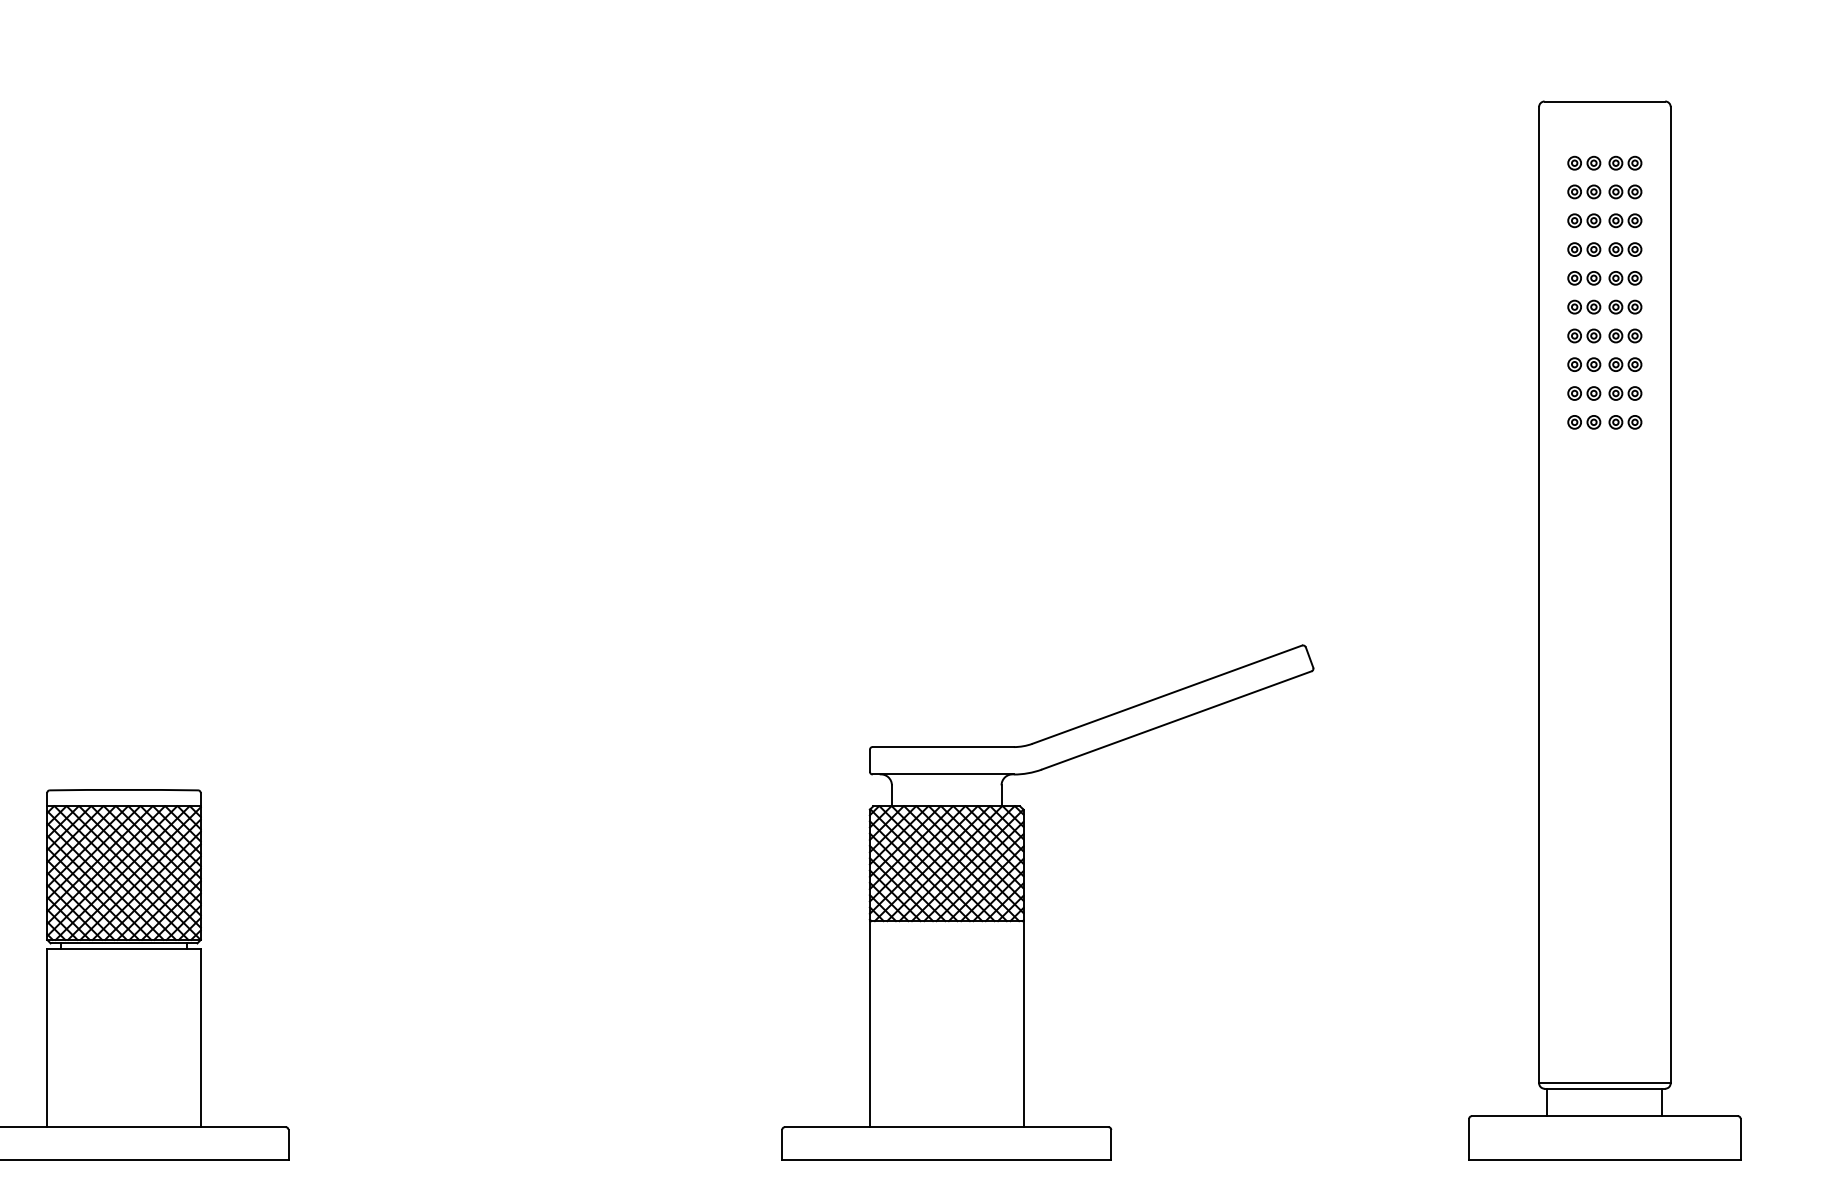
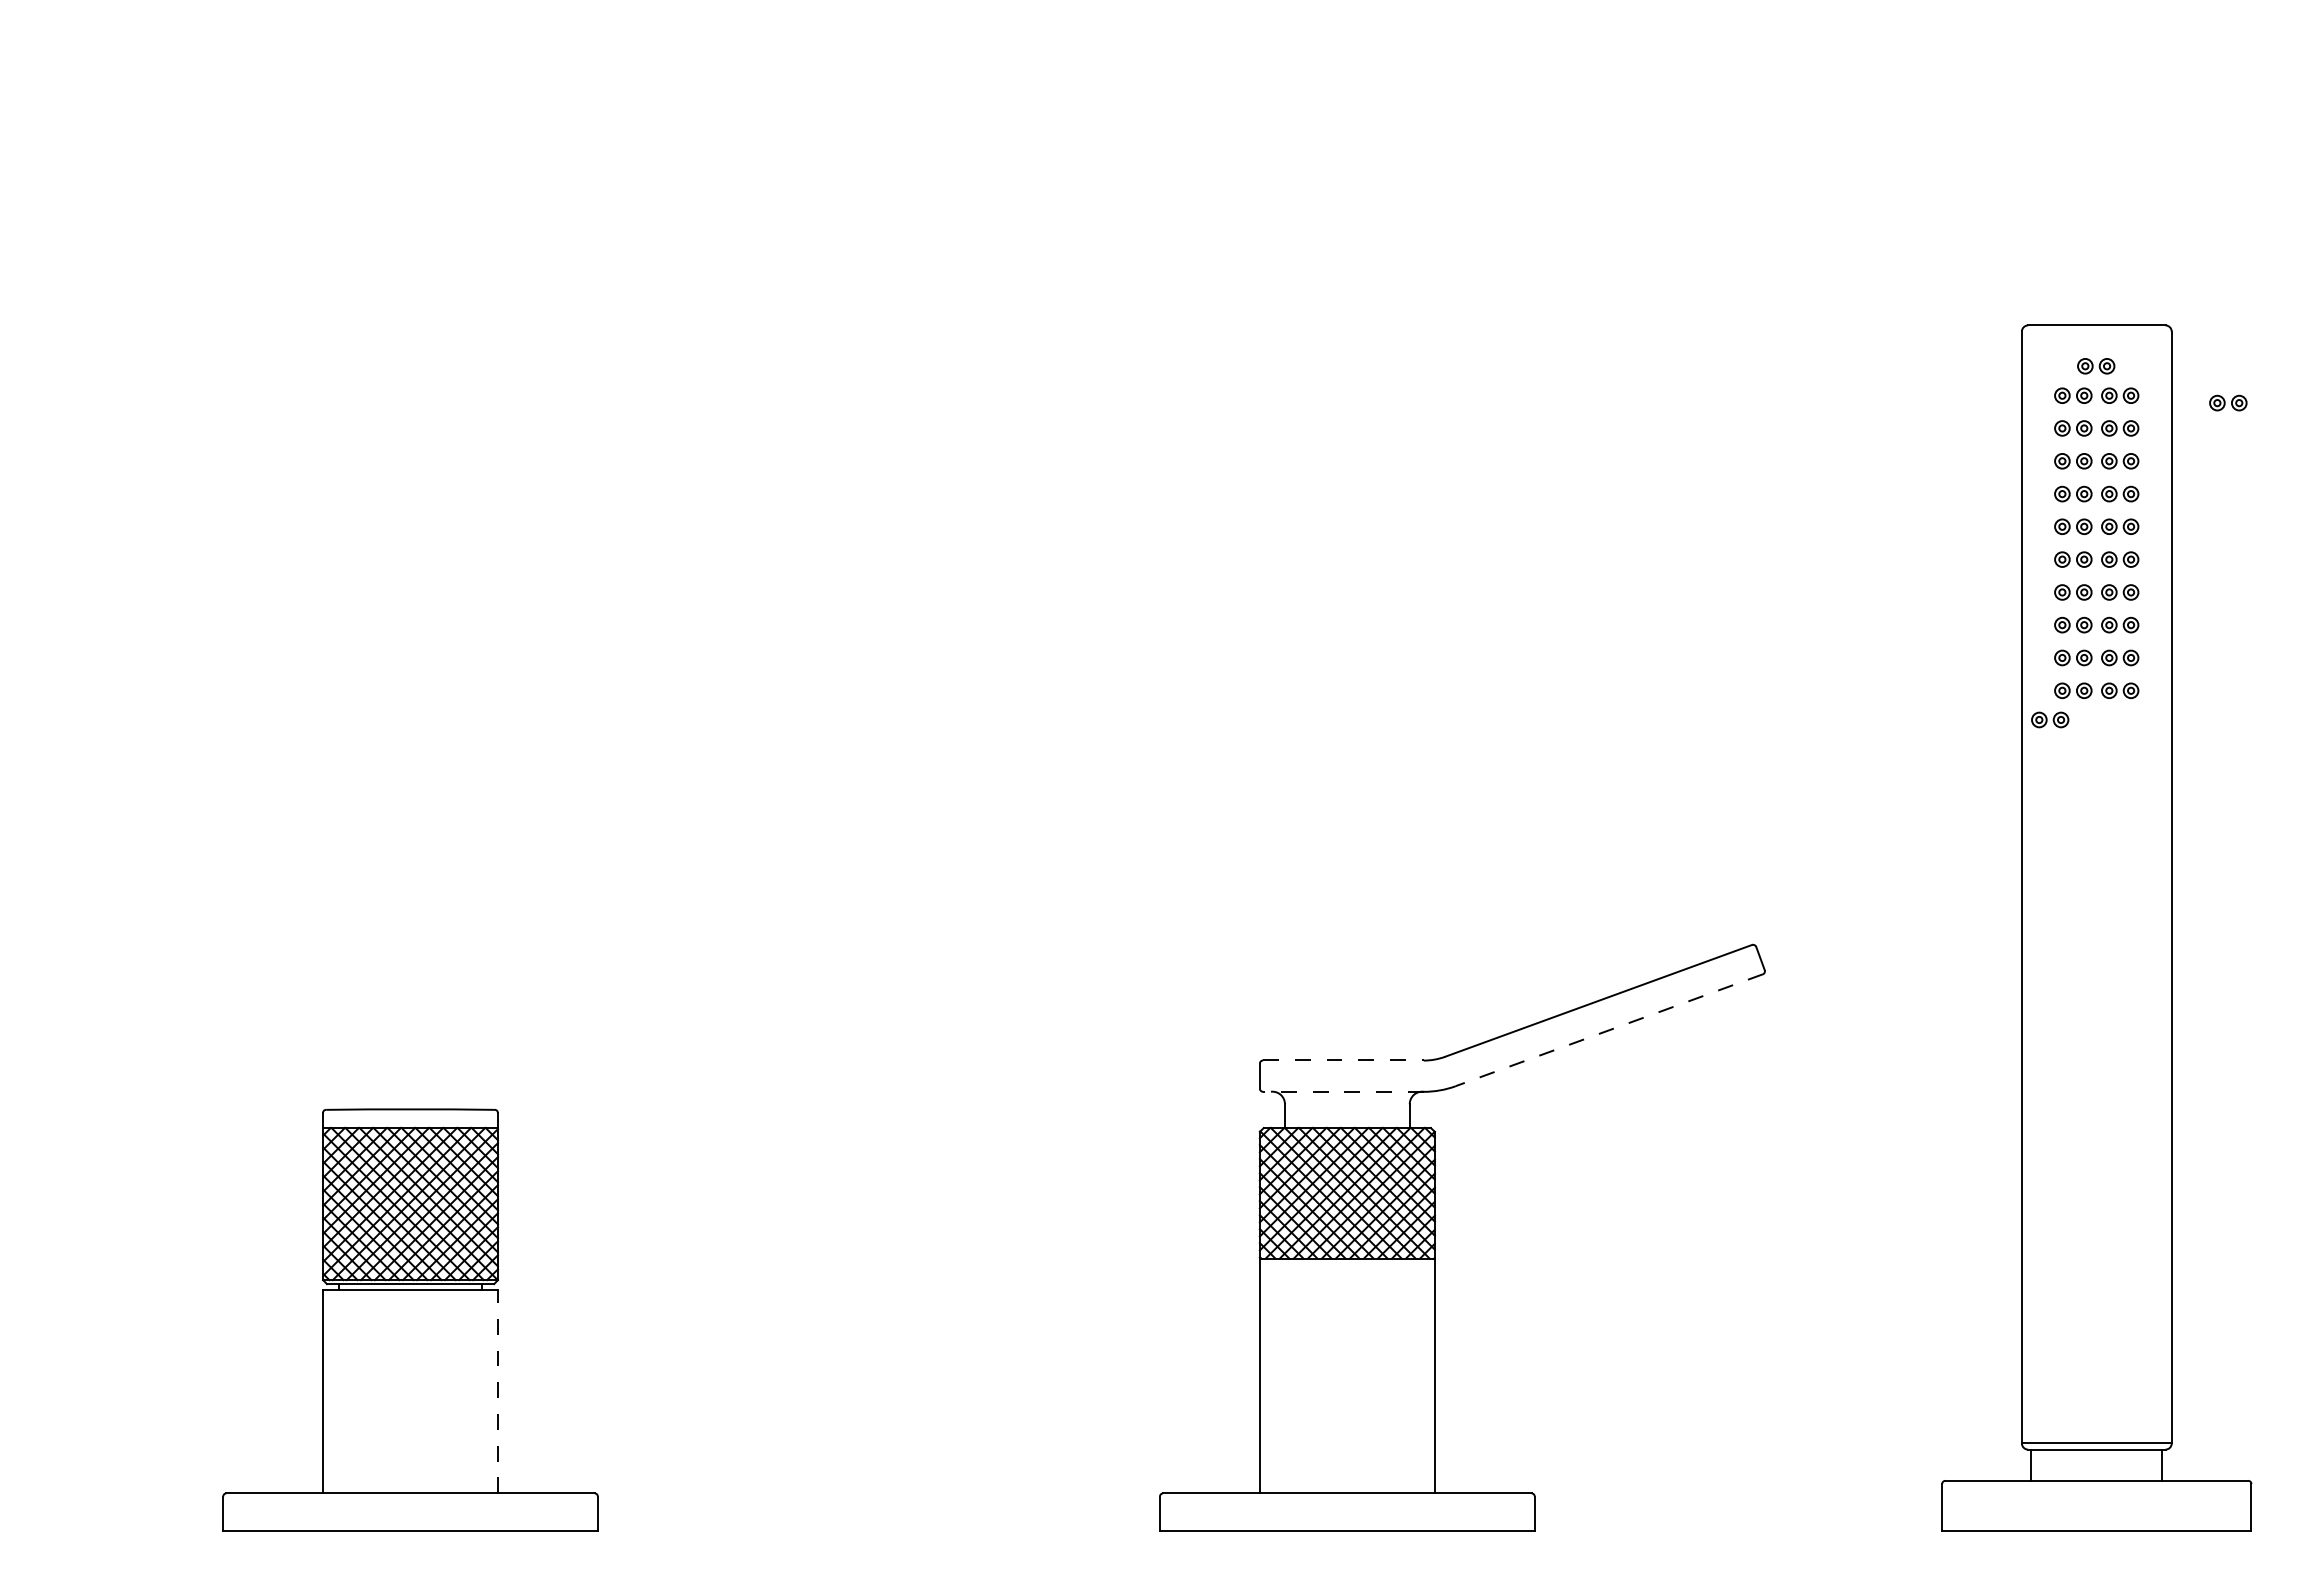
part: (1604, 137) -> (2096, 366), added
part: (1720, 169) -> (2228, 402), added
part: (1564, 447) -> (2050, 719), added
line: (1176, 720) -> (1608, 1030), solid -> dashed
line: (943, 747) -> (1343, 1060), solid -> dashed
line: (942, 774) -> (1342, 1091), solid -> dashed
line: (200, 1037) -> (497, 1391), solid -> dashed

